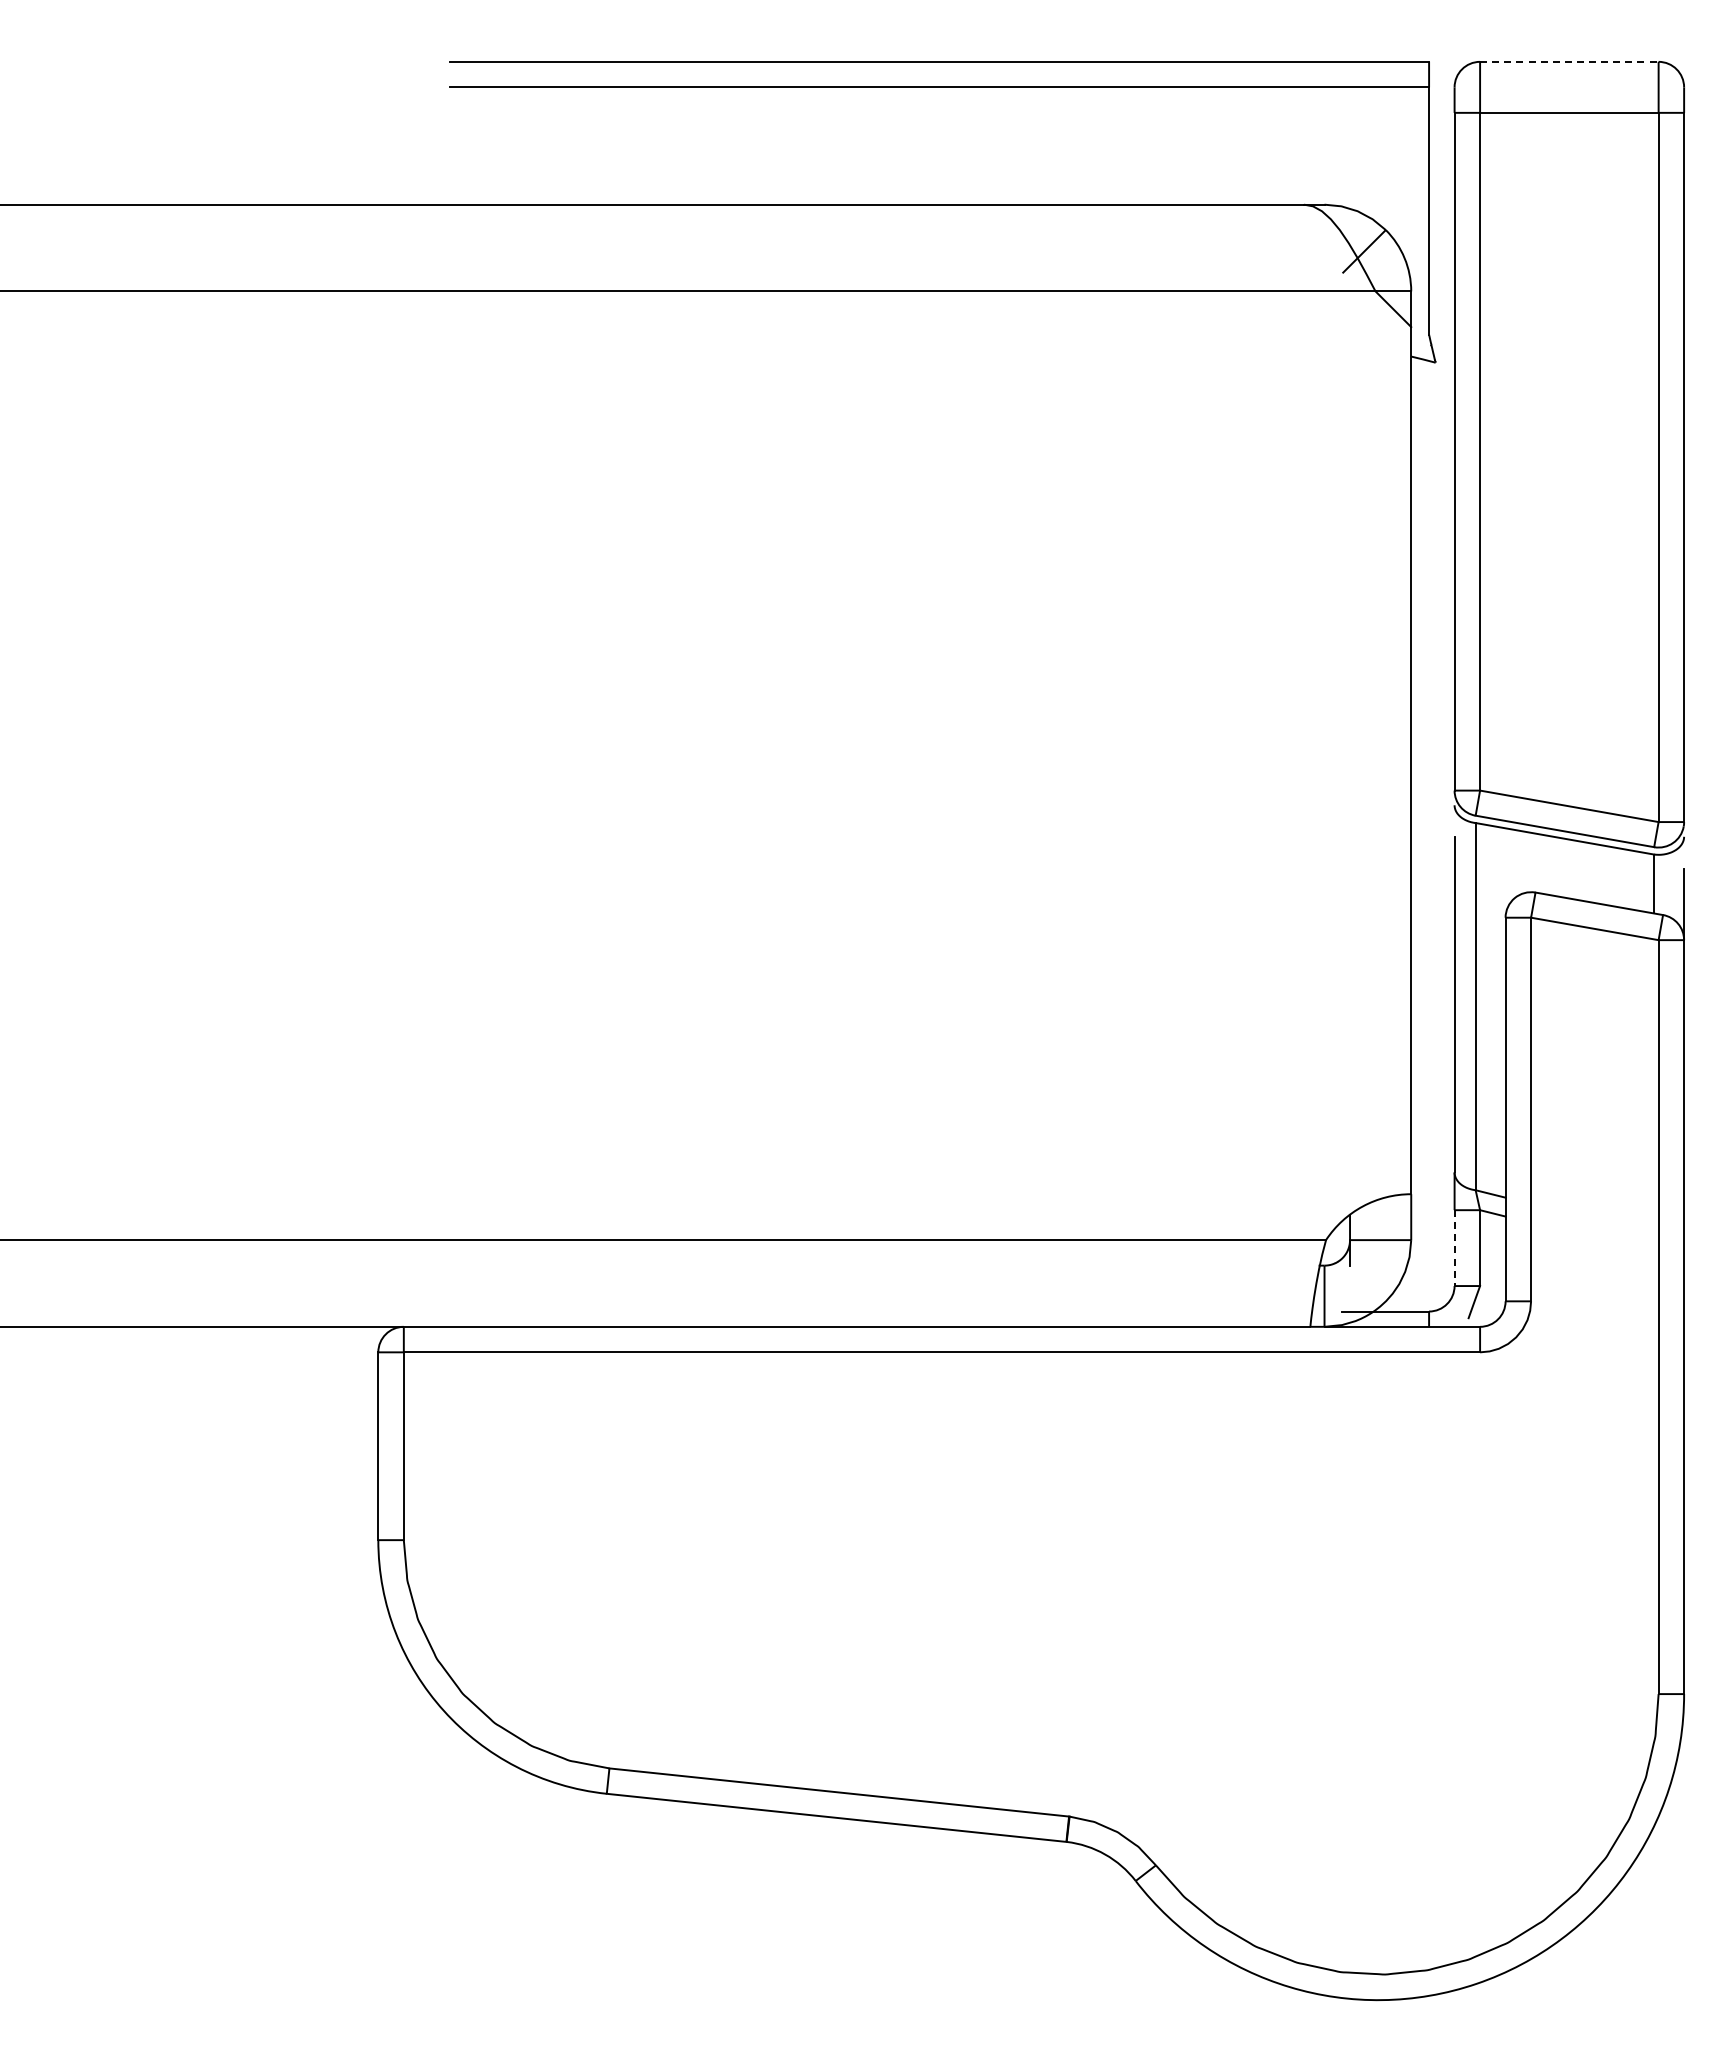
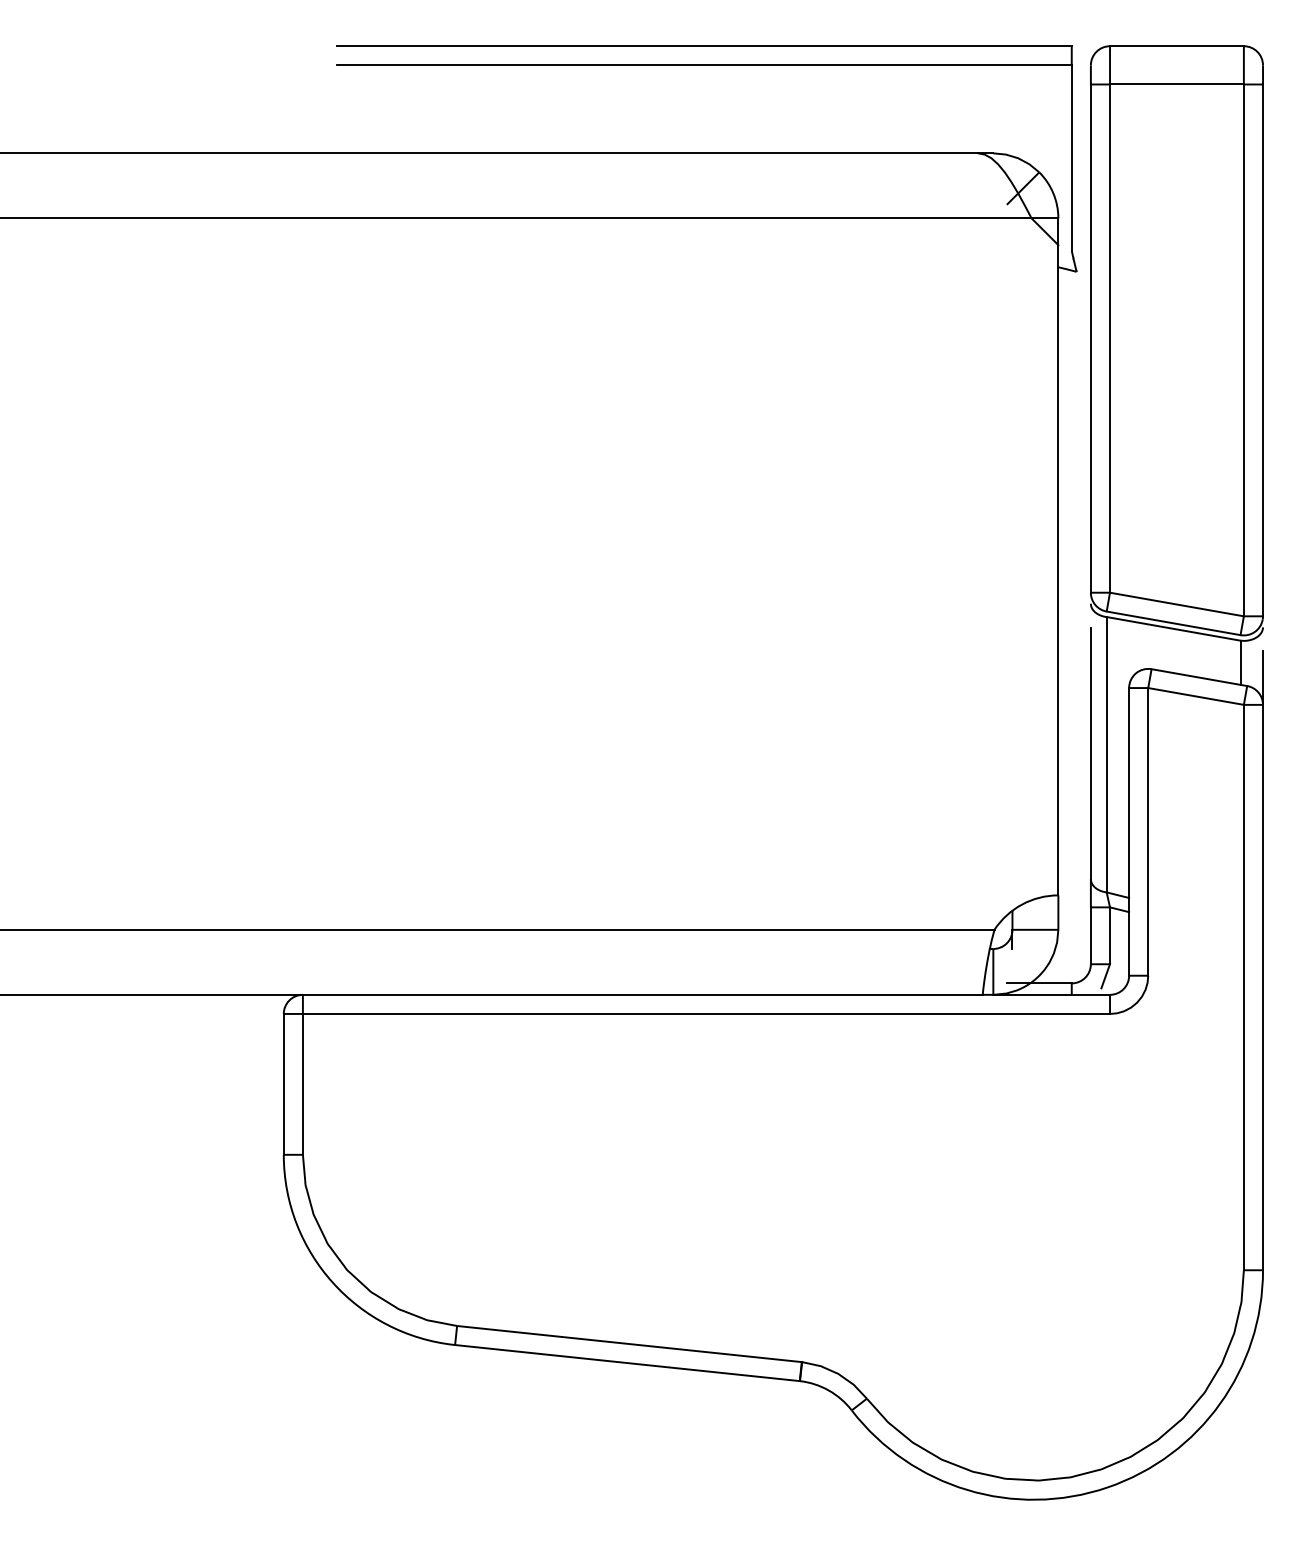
line: (1569, 61) -> (1177, 45), dashed -> solid
line: (1454, 1248) -> (1090, 936), dashed -> solid

